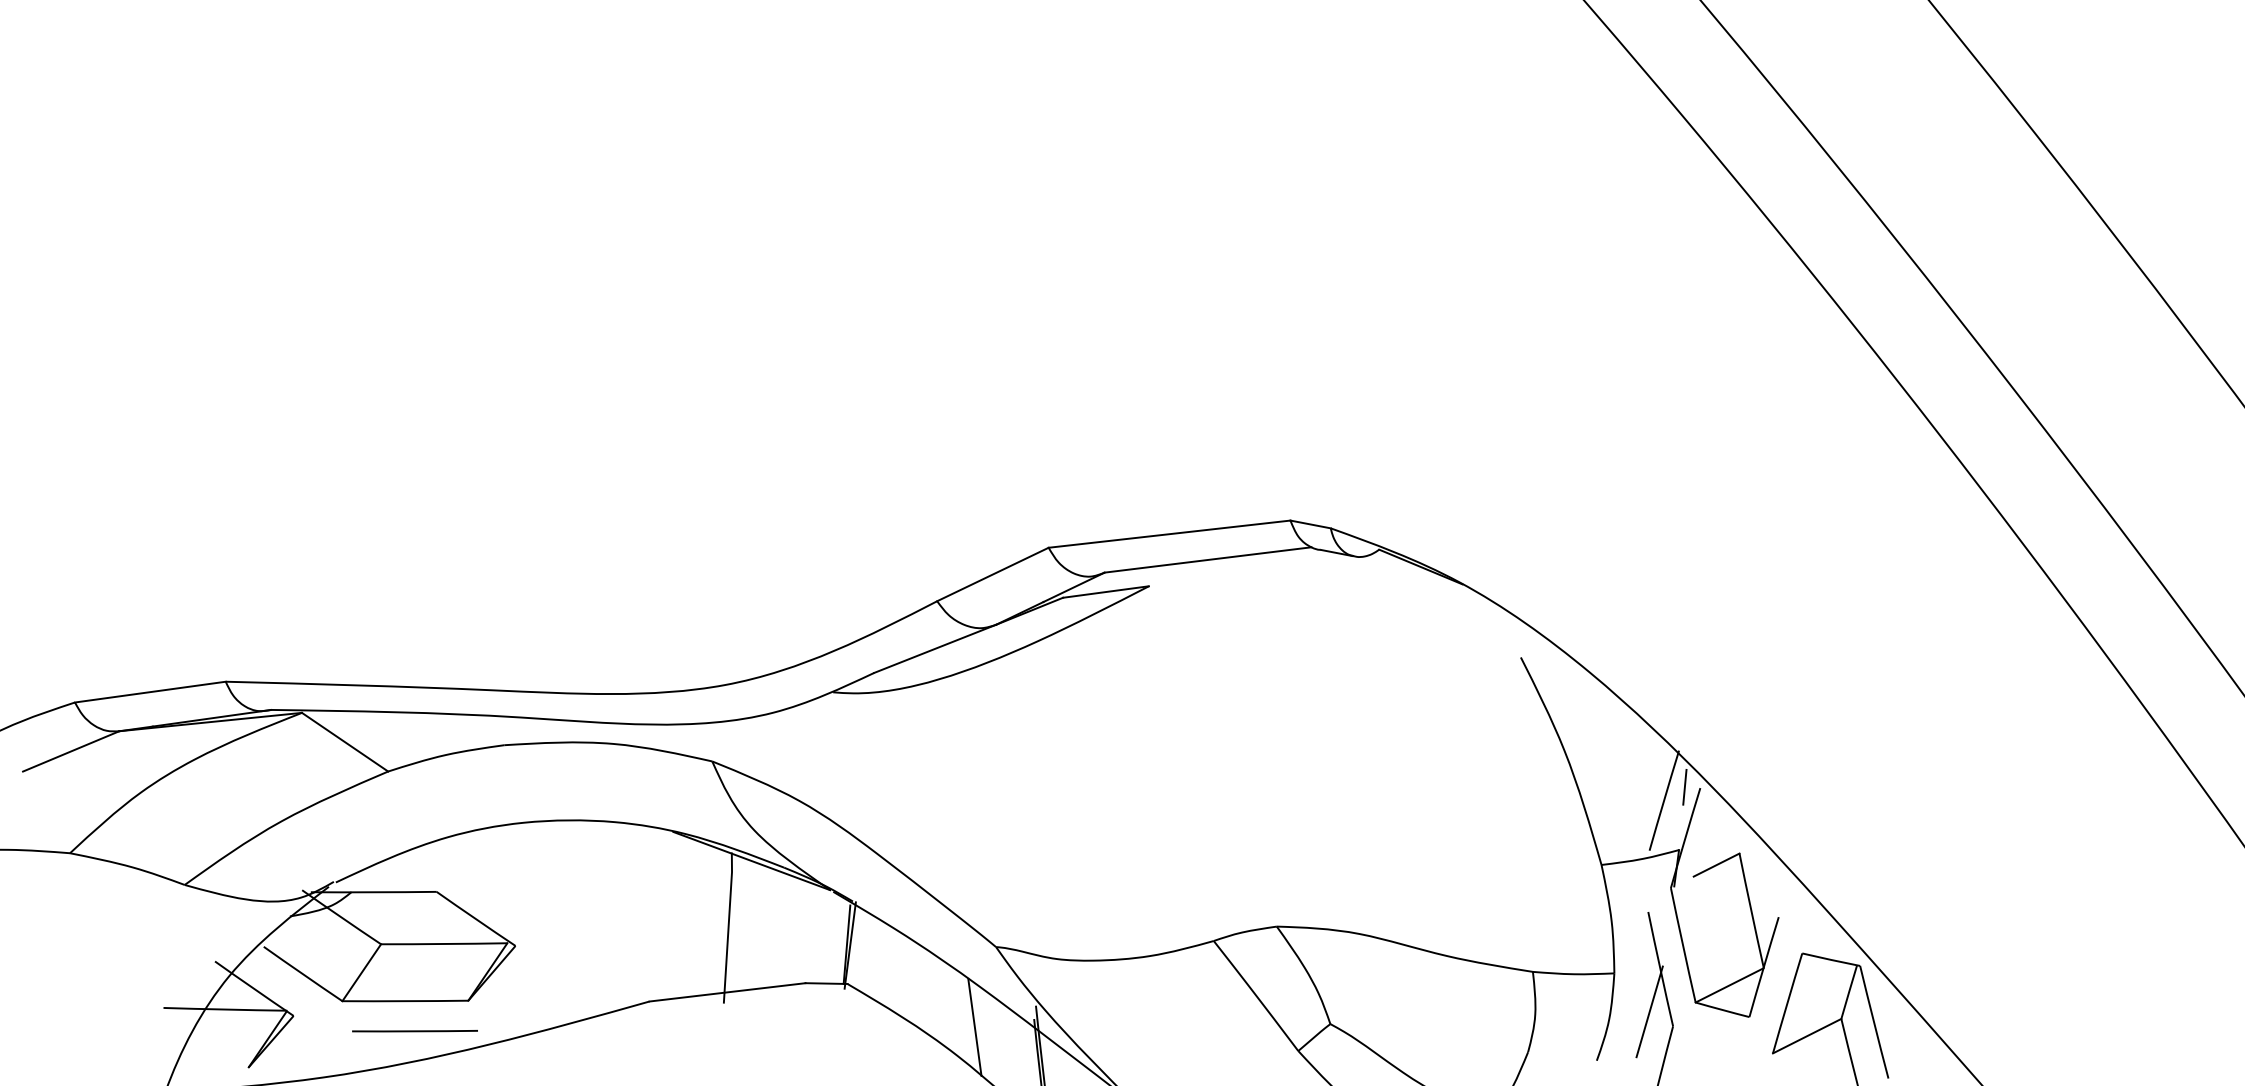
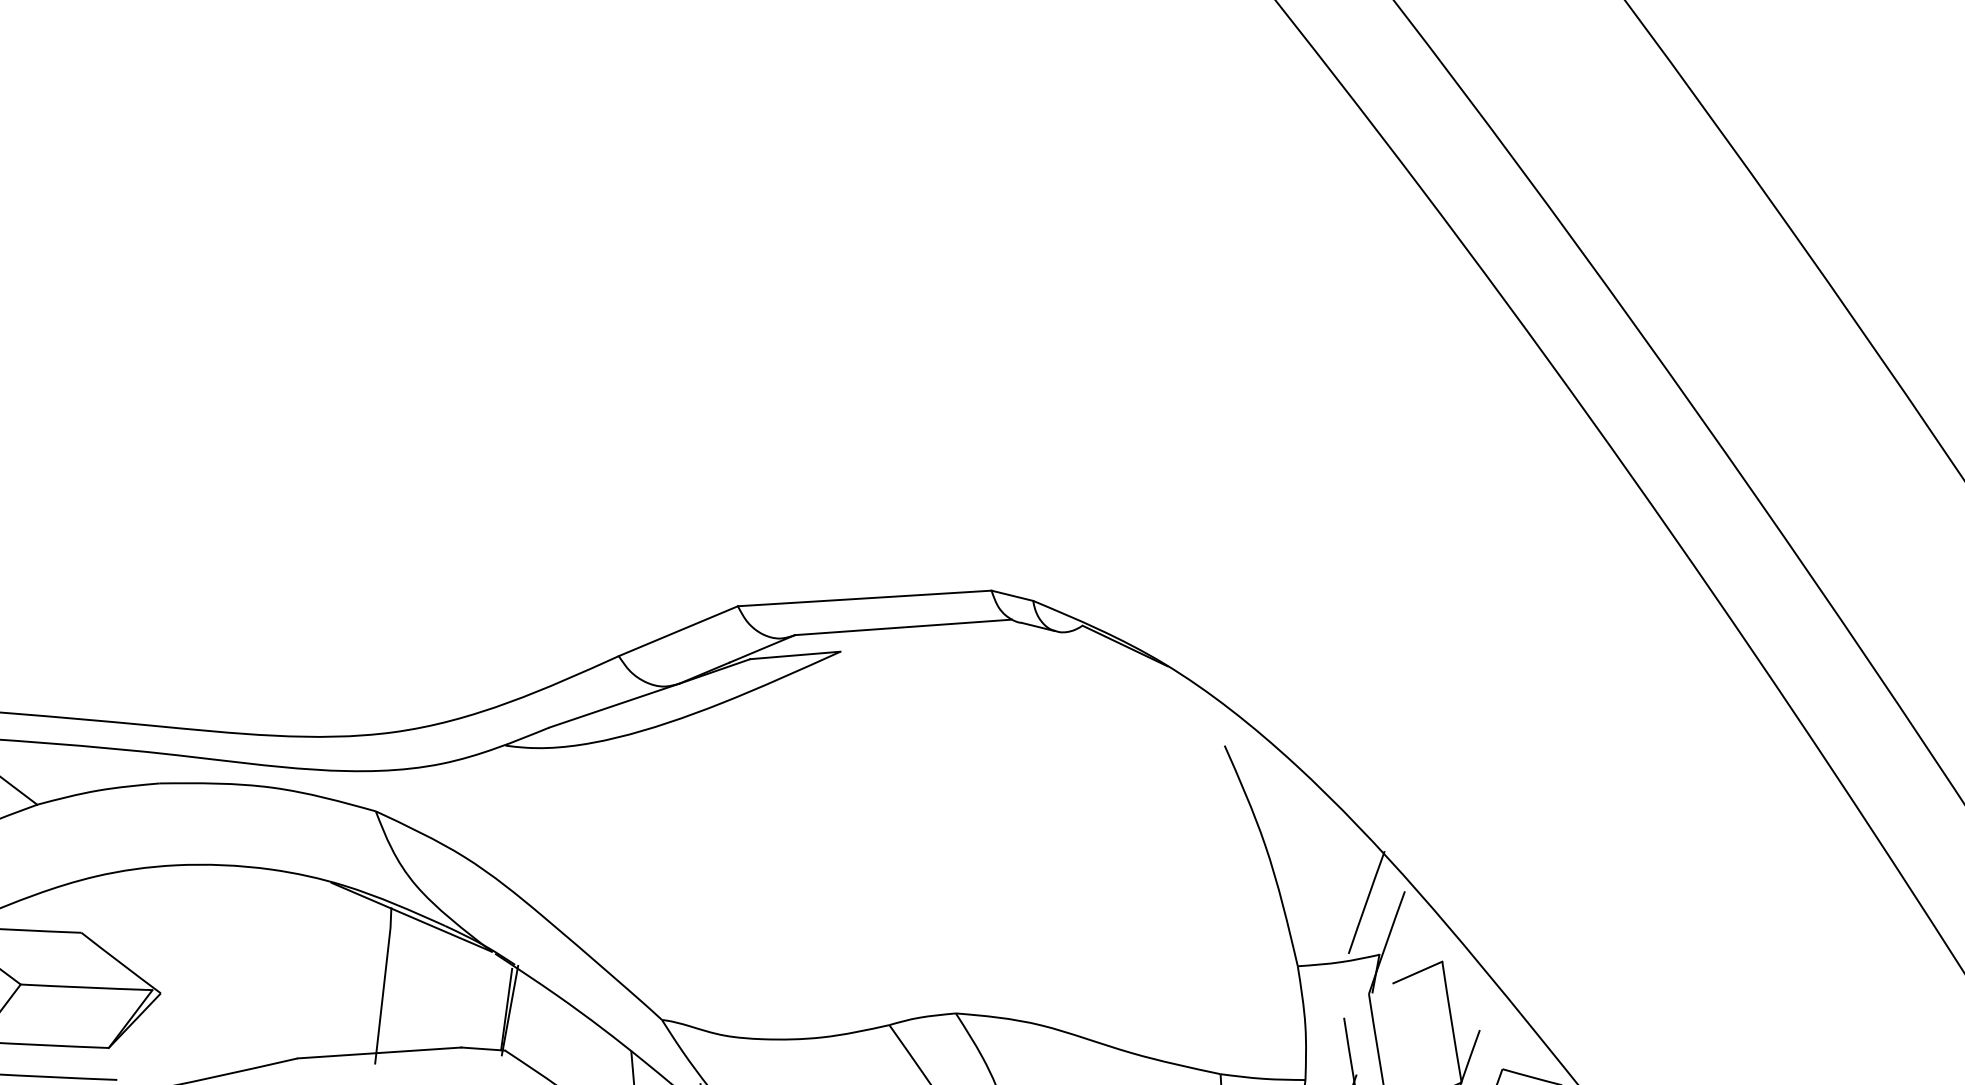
line: (1684, 786) -> (1388, 888), removed

